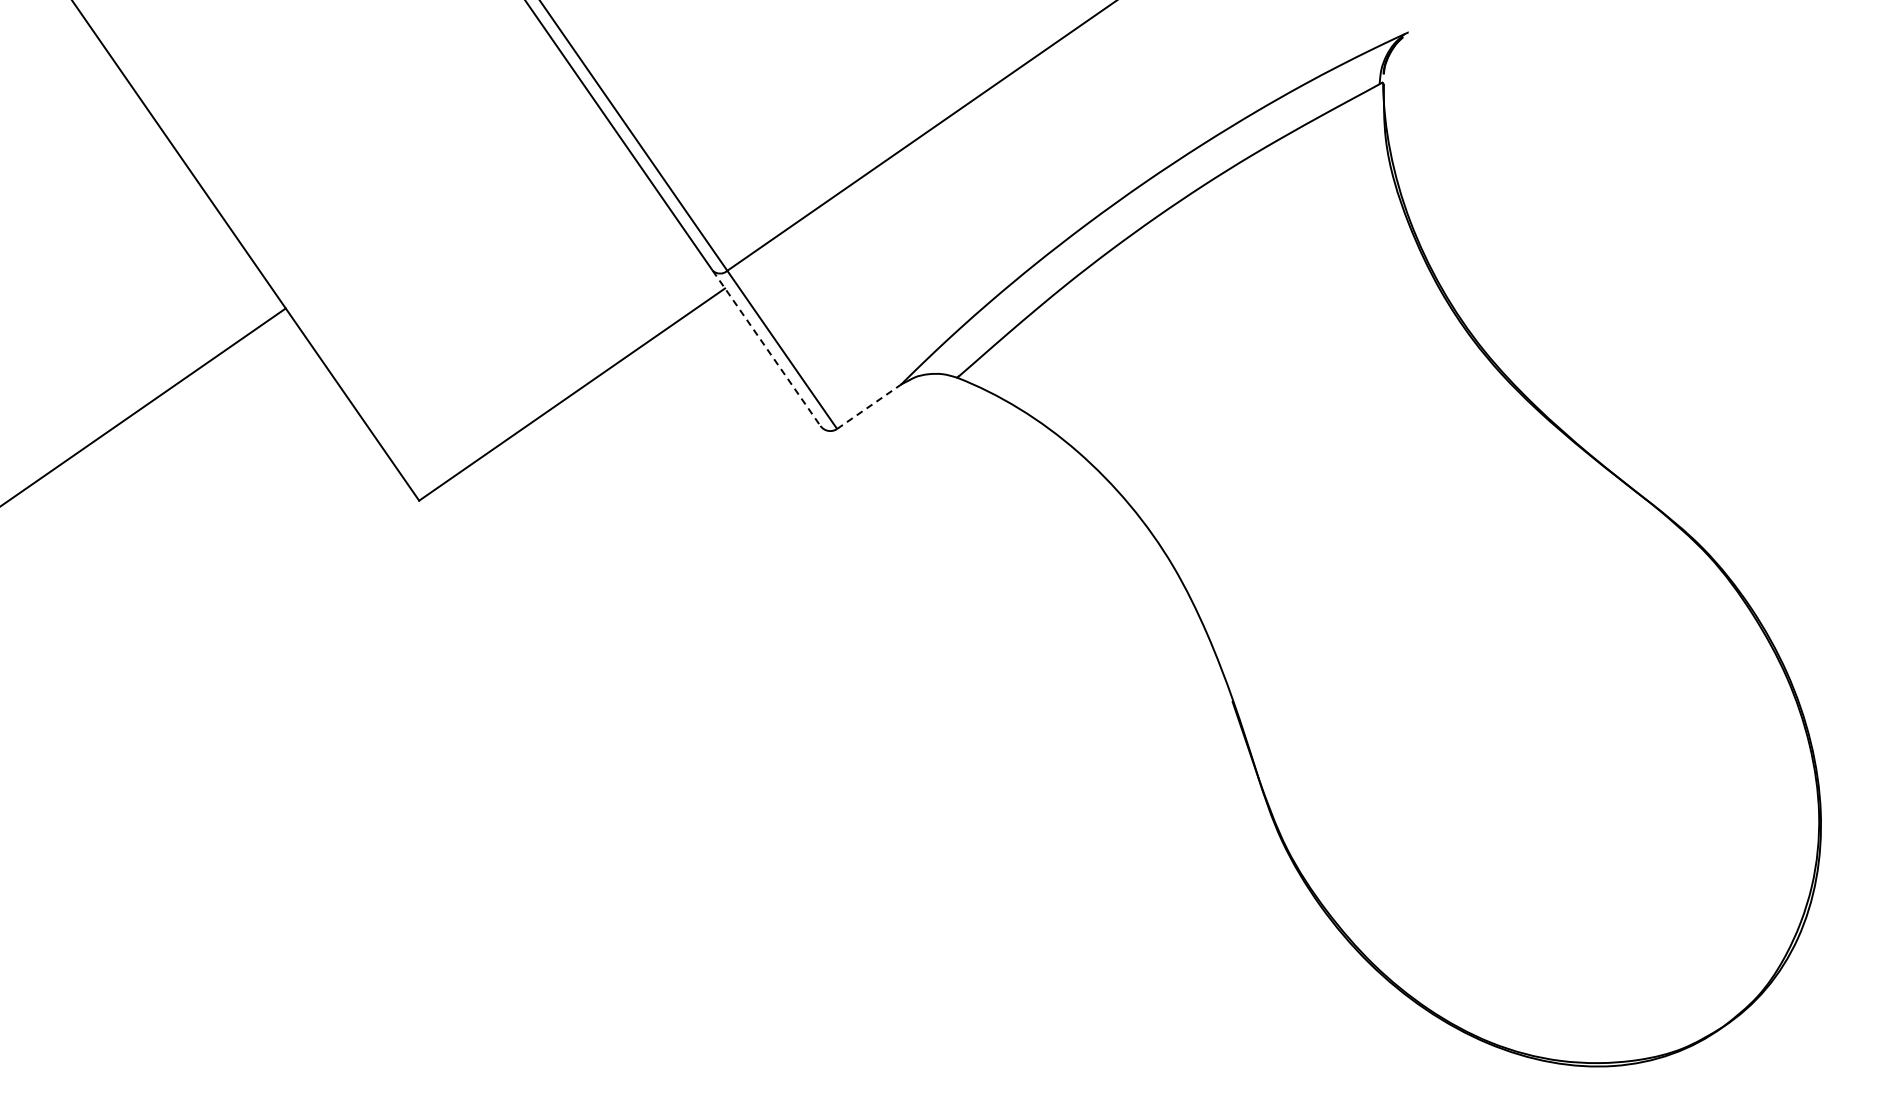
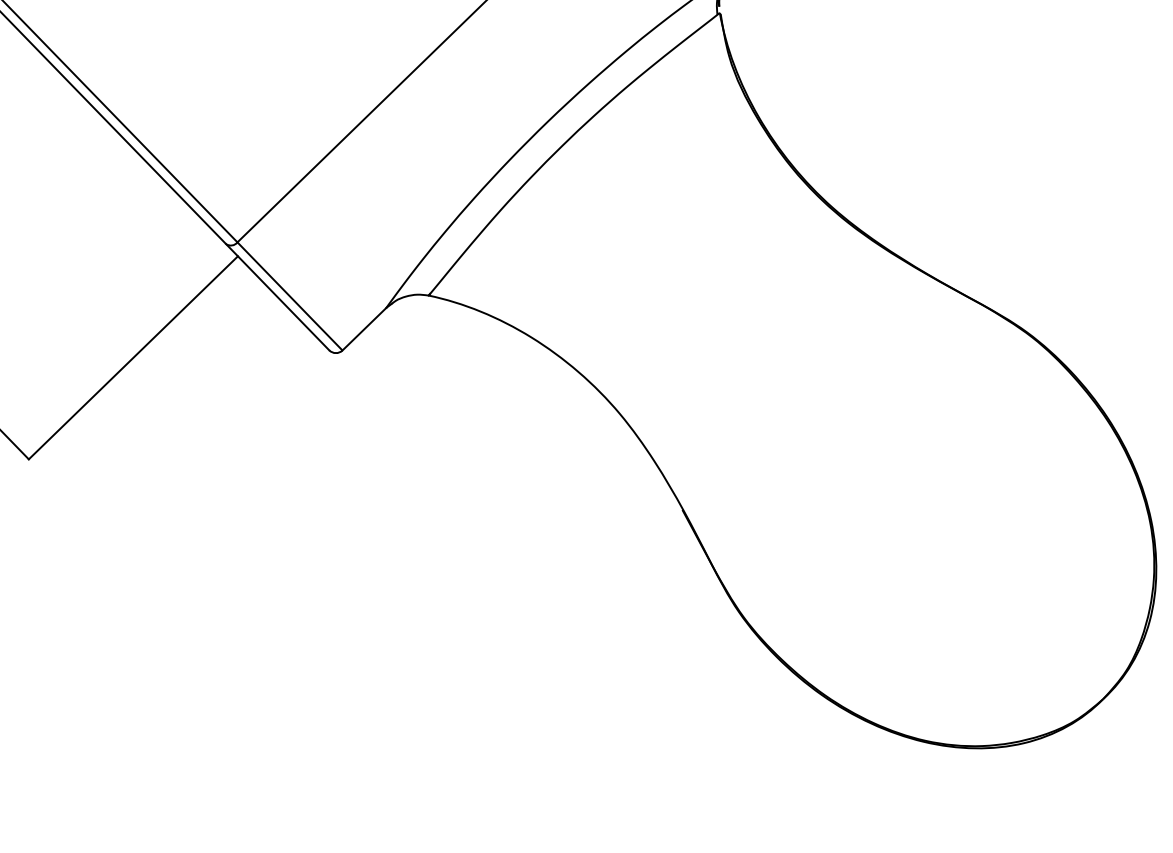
line: (766, 348) -> (277, 297), dashed -> solid
line: (869, 406) -> (364, 329), dashed -> solid

